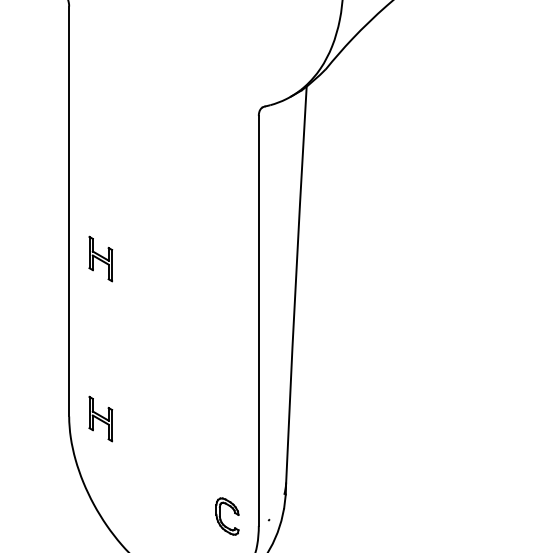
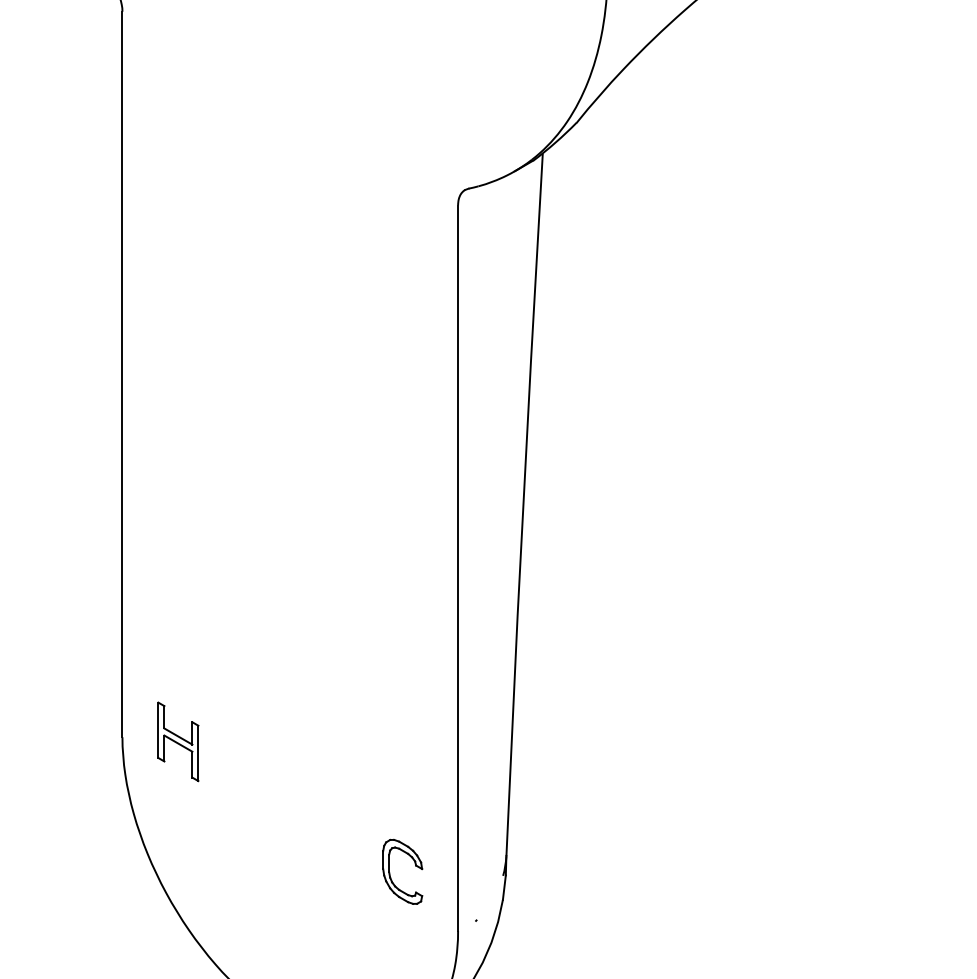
part: (100, 258) -> (177, 457), removed
part: (221, 518) -> (392, 875), moved

